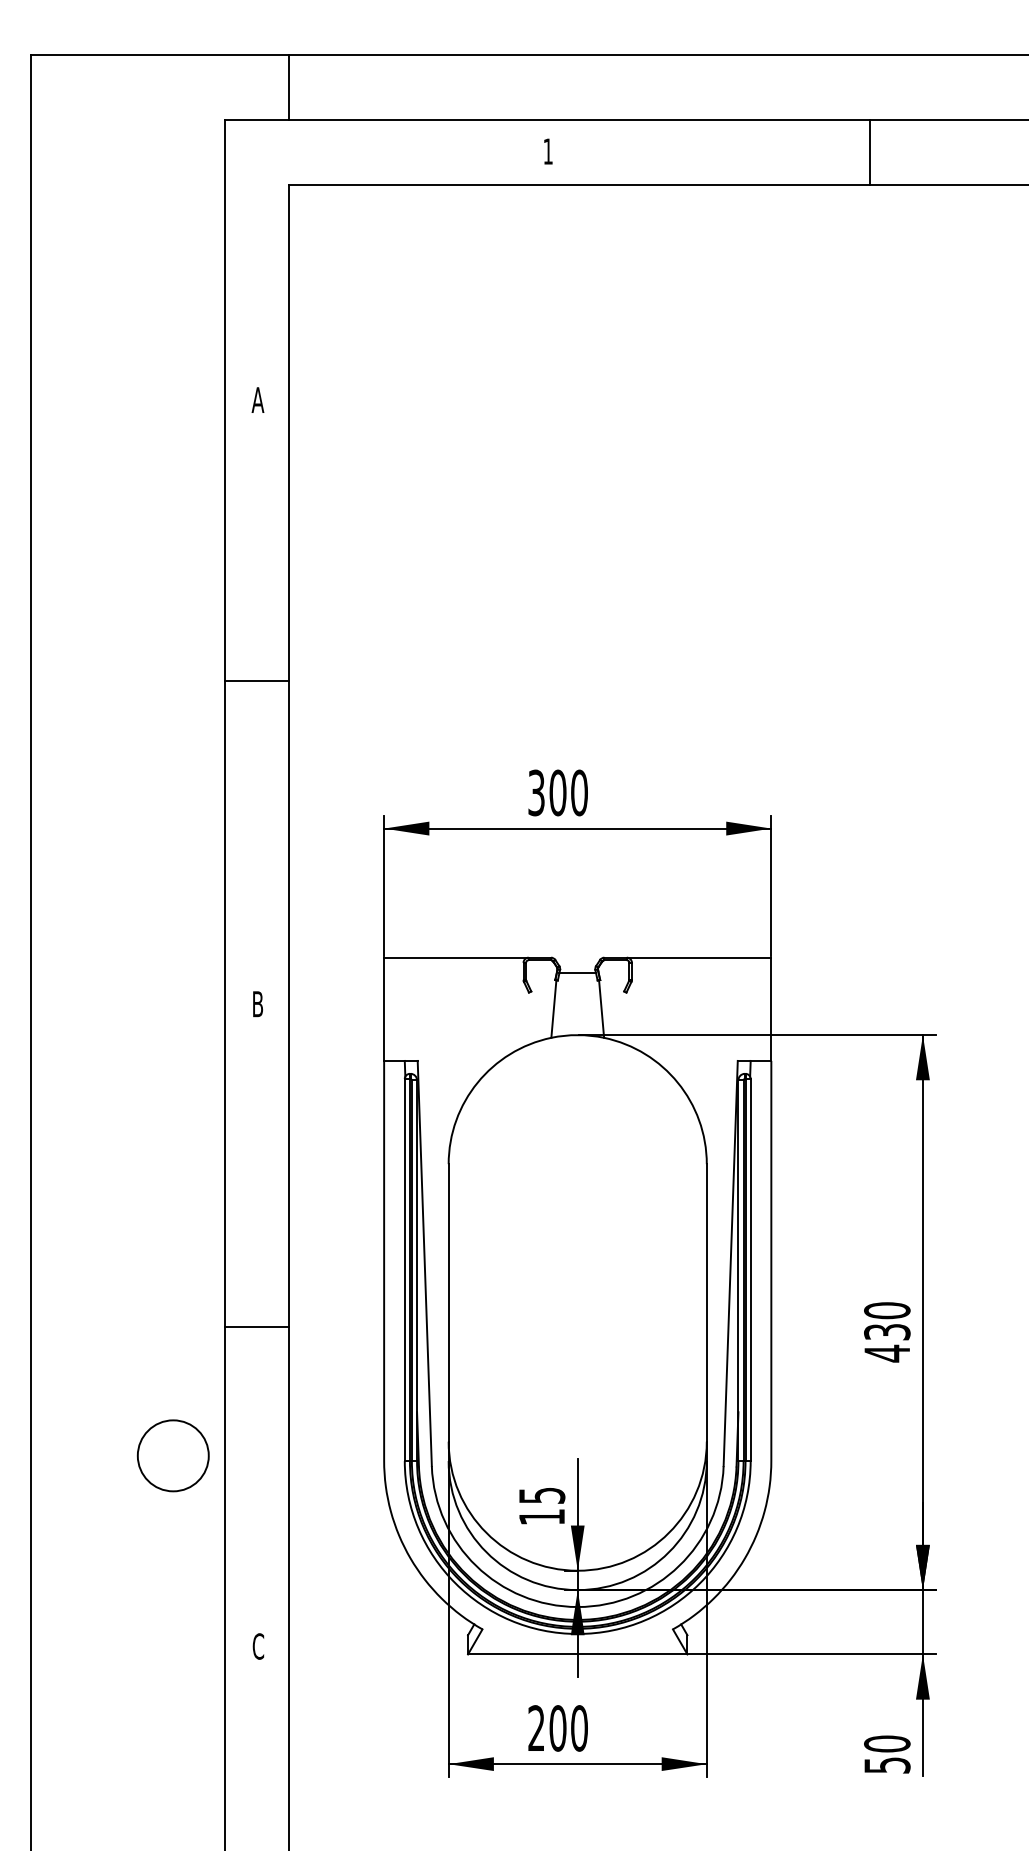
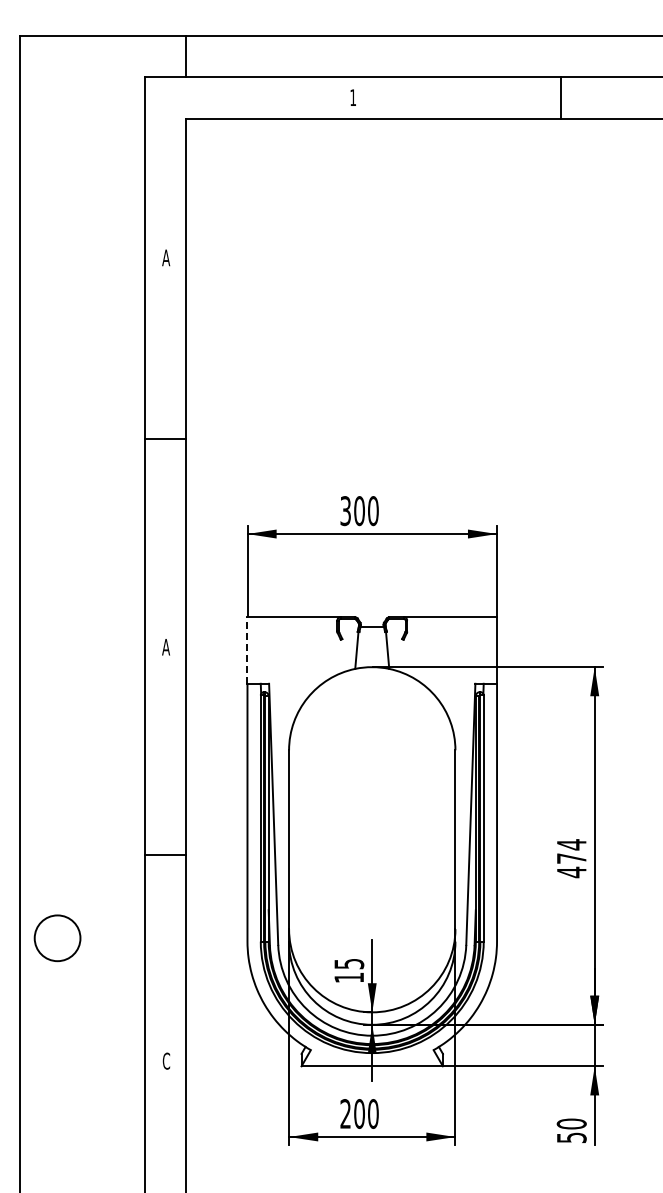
text: (258, 1004) -> (166, 647), B -> A
line: (384, 1009) -> (247, 650), solid -> dashed
text: (886, 1321) -> (571, 851), 430 -> 474
circle: (173, 1456) -> (57, 938), moved

